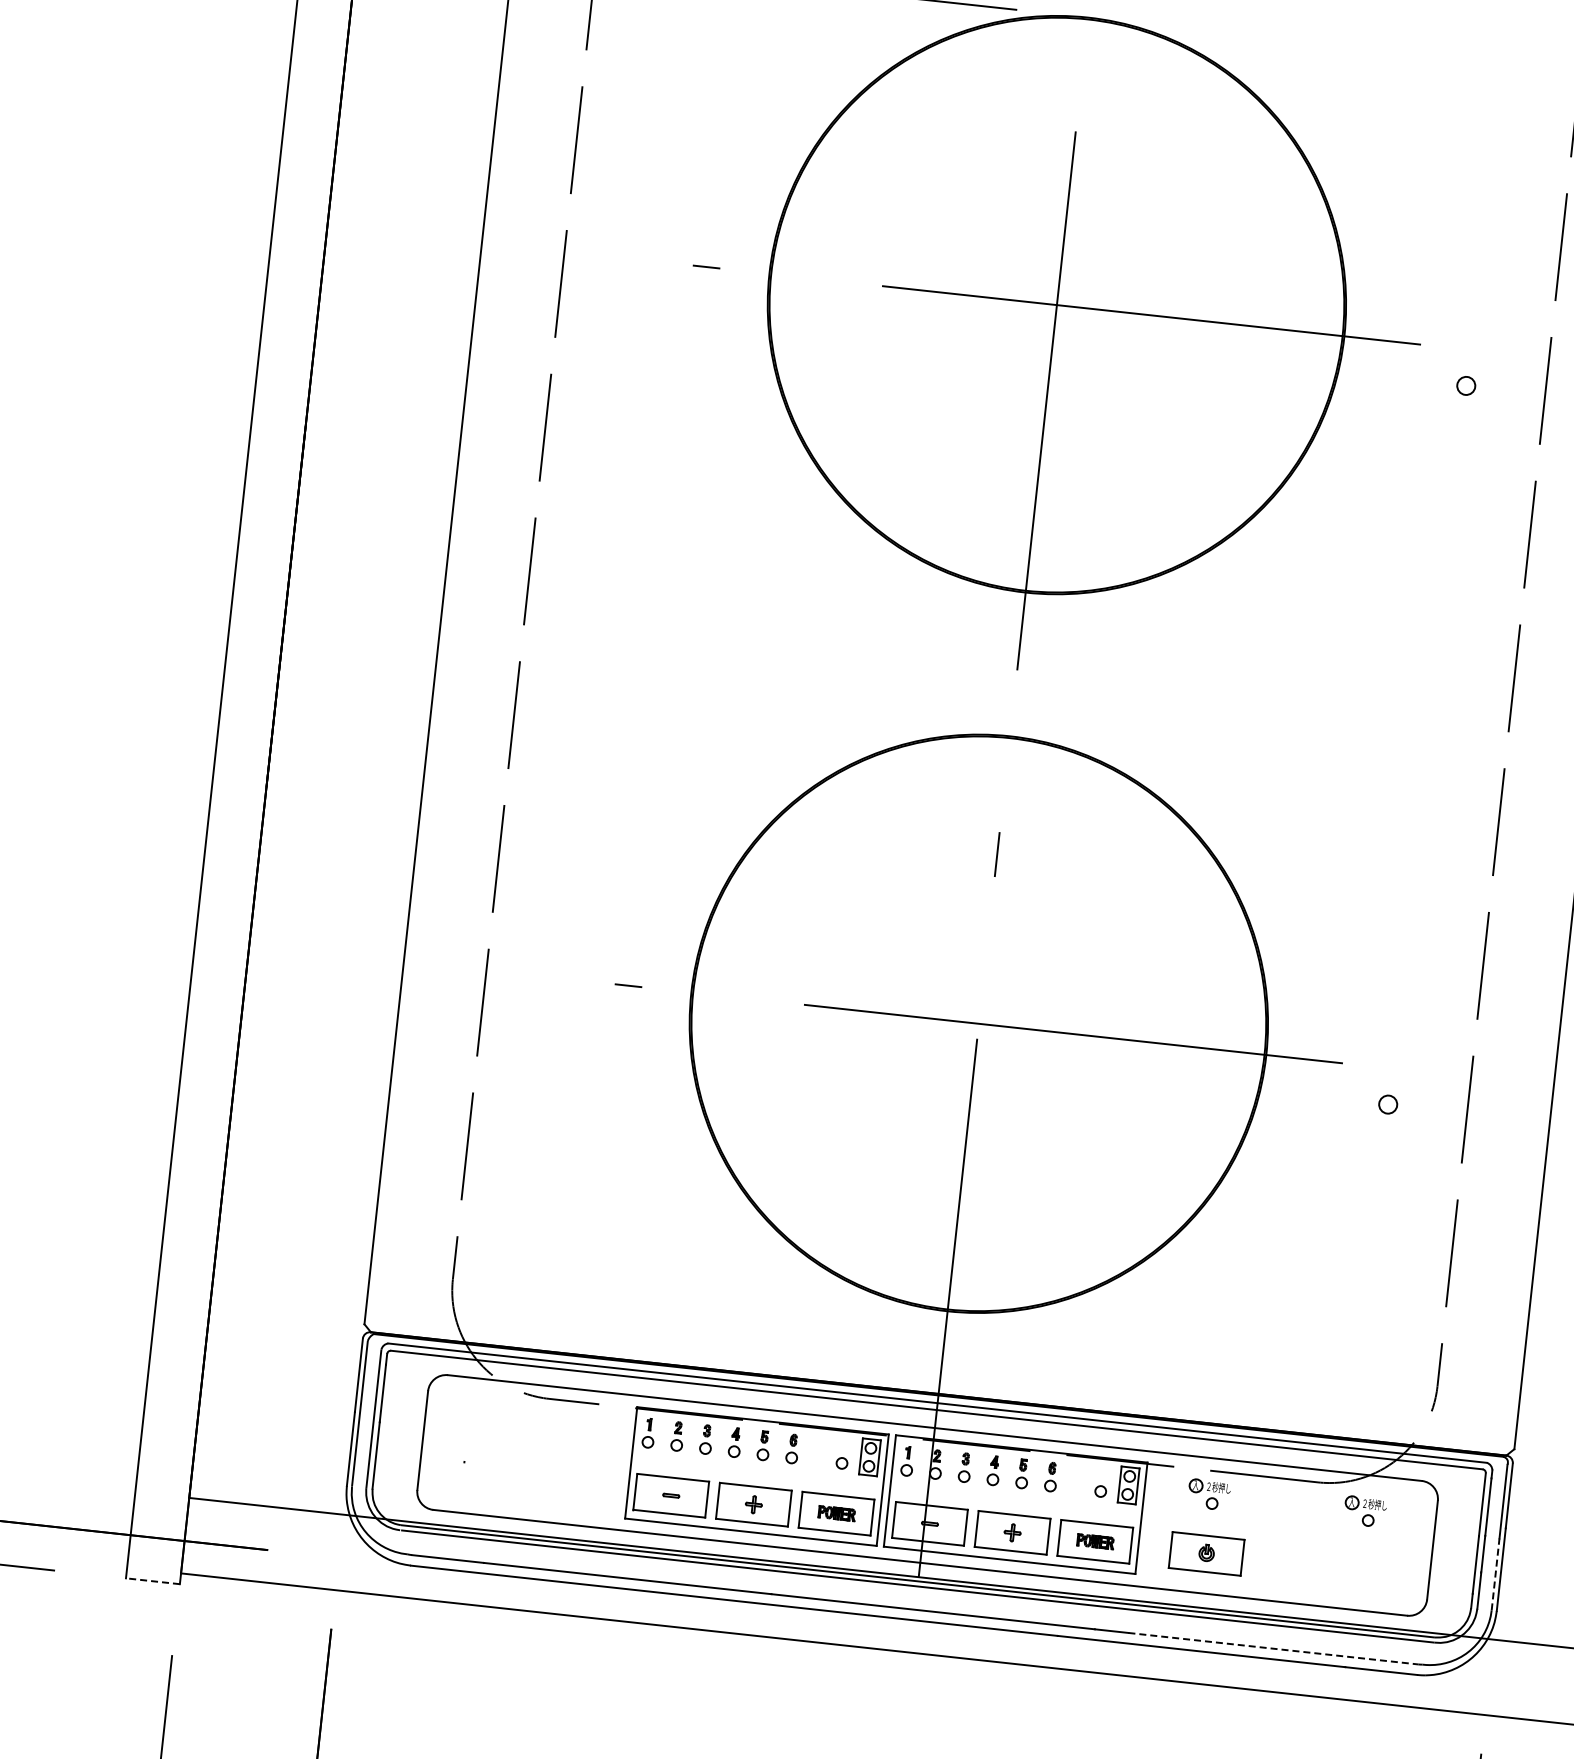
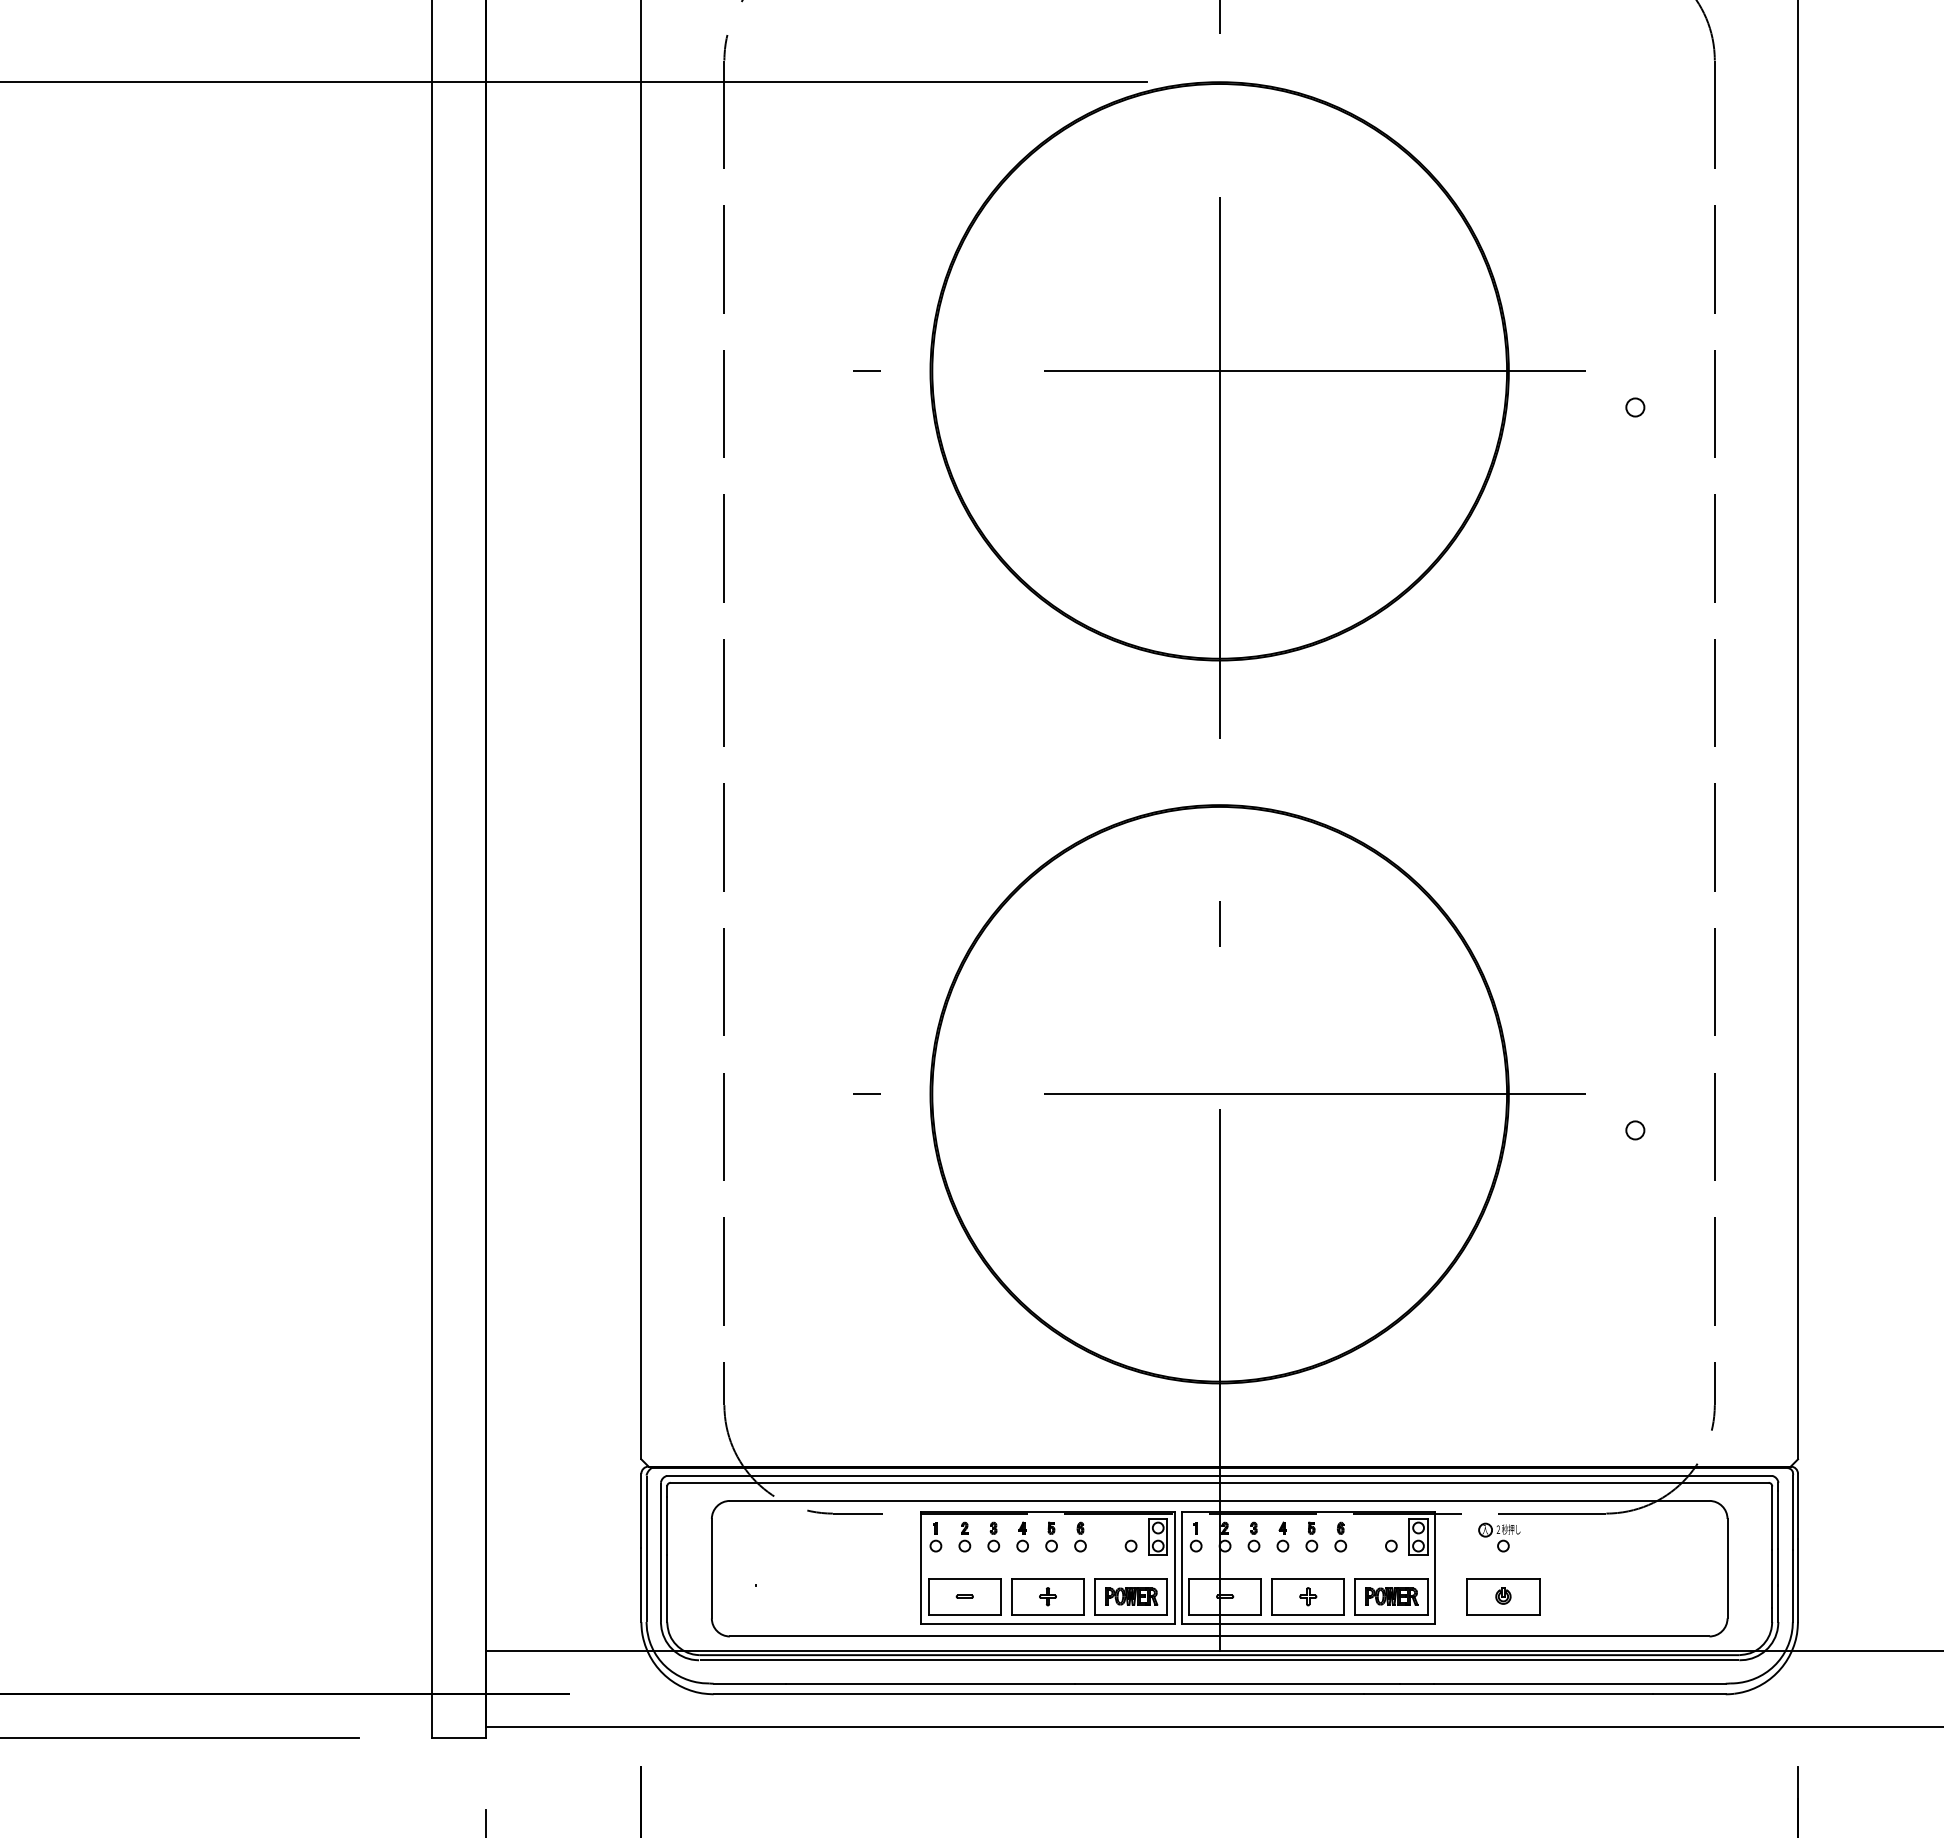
part: (1365, 1511) -> (1656, 1537), removed
part: (836, 1513) -> (1131, 1596), size x1.43
part: (1095, 1541) -> (1391, 1596), size x1.43
line: (1495, 1573) -> (1792, 1585), dashed -> solid
line: (152, 1581) -> (458, 1737), dashed -> solid
line: (1272, 1648) -> (1579, 1683), dashed -> solid

